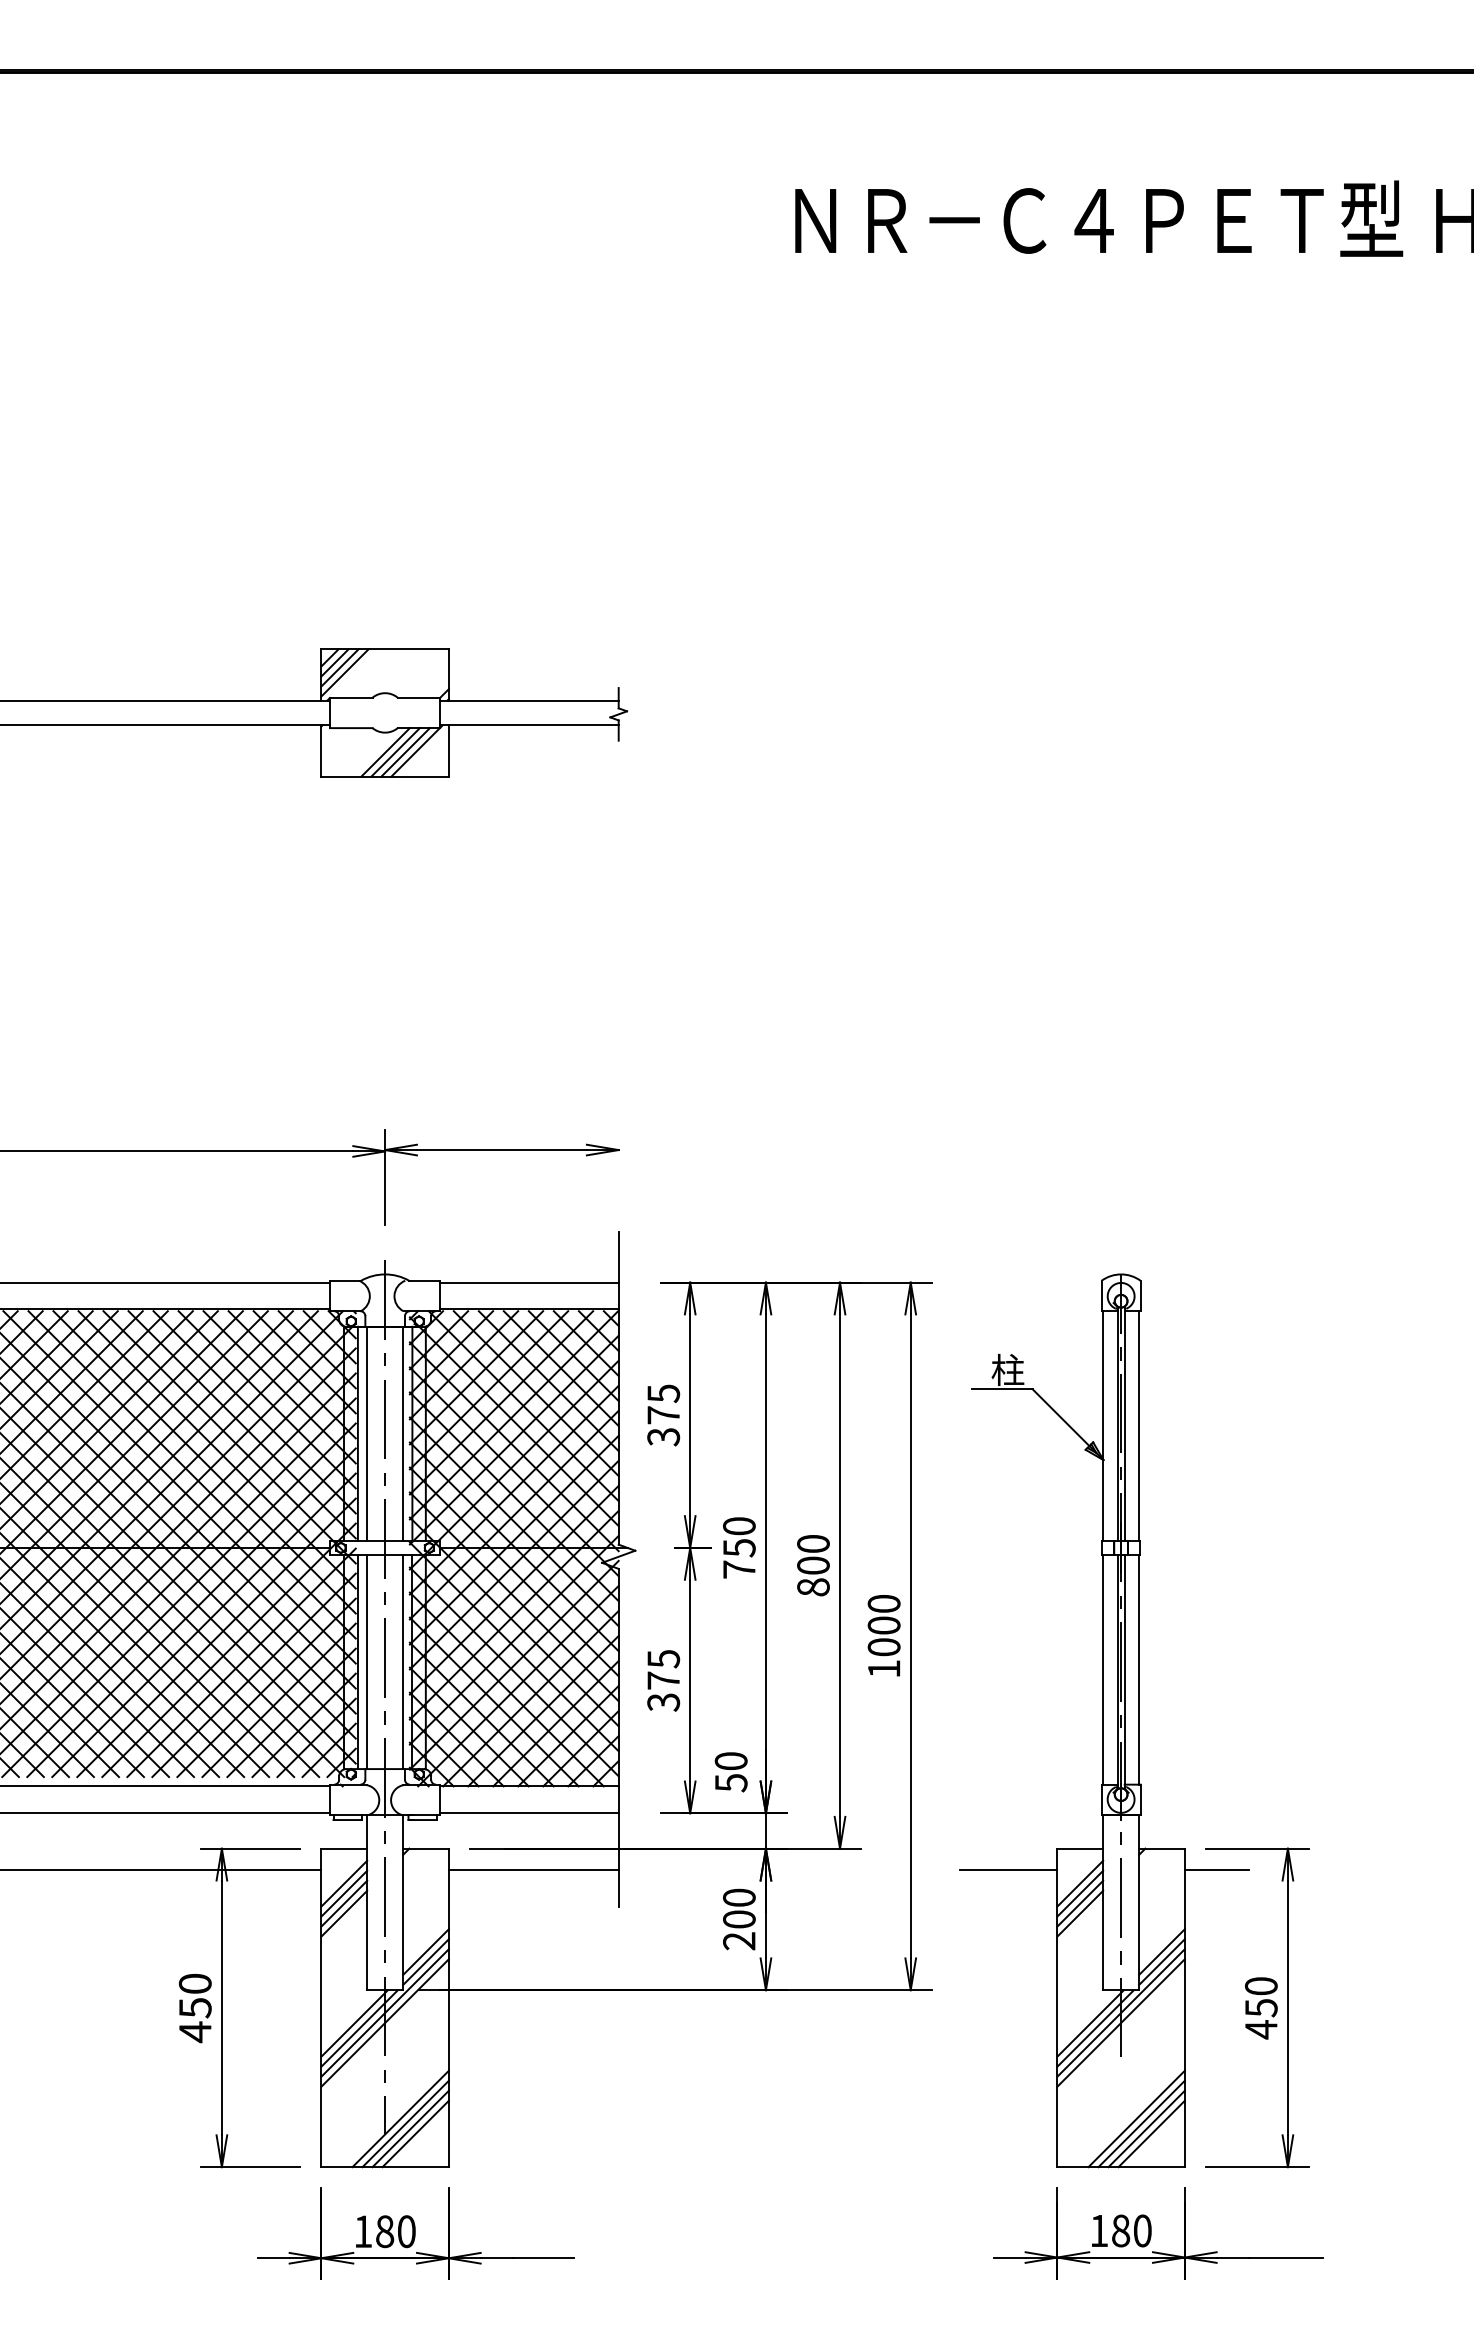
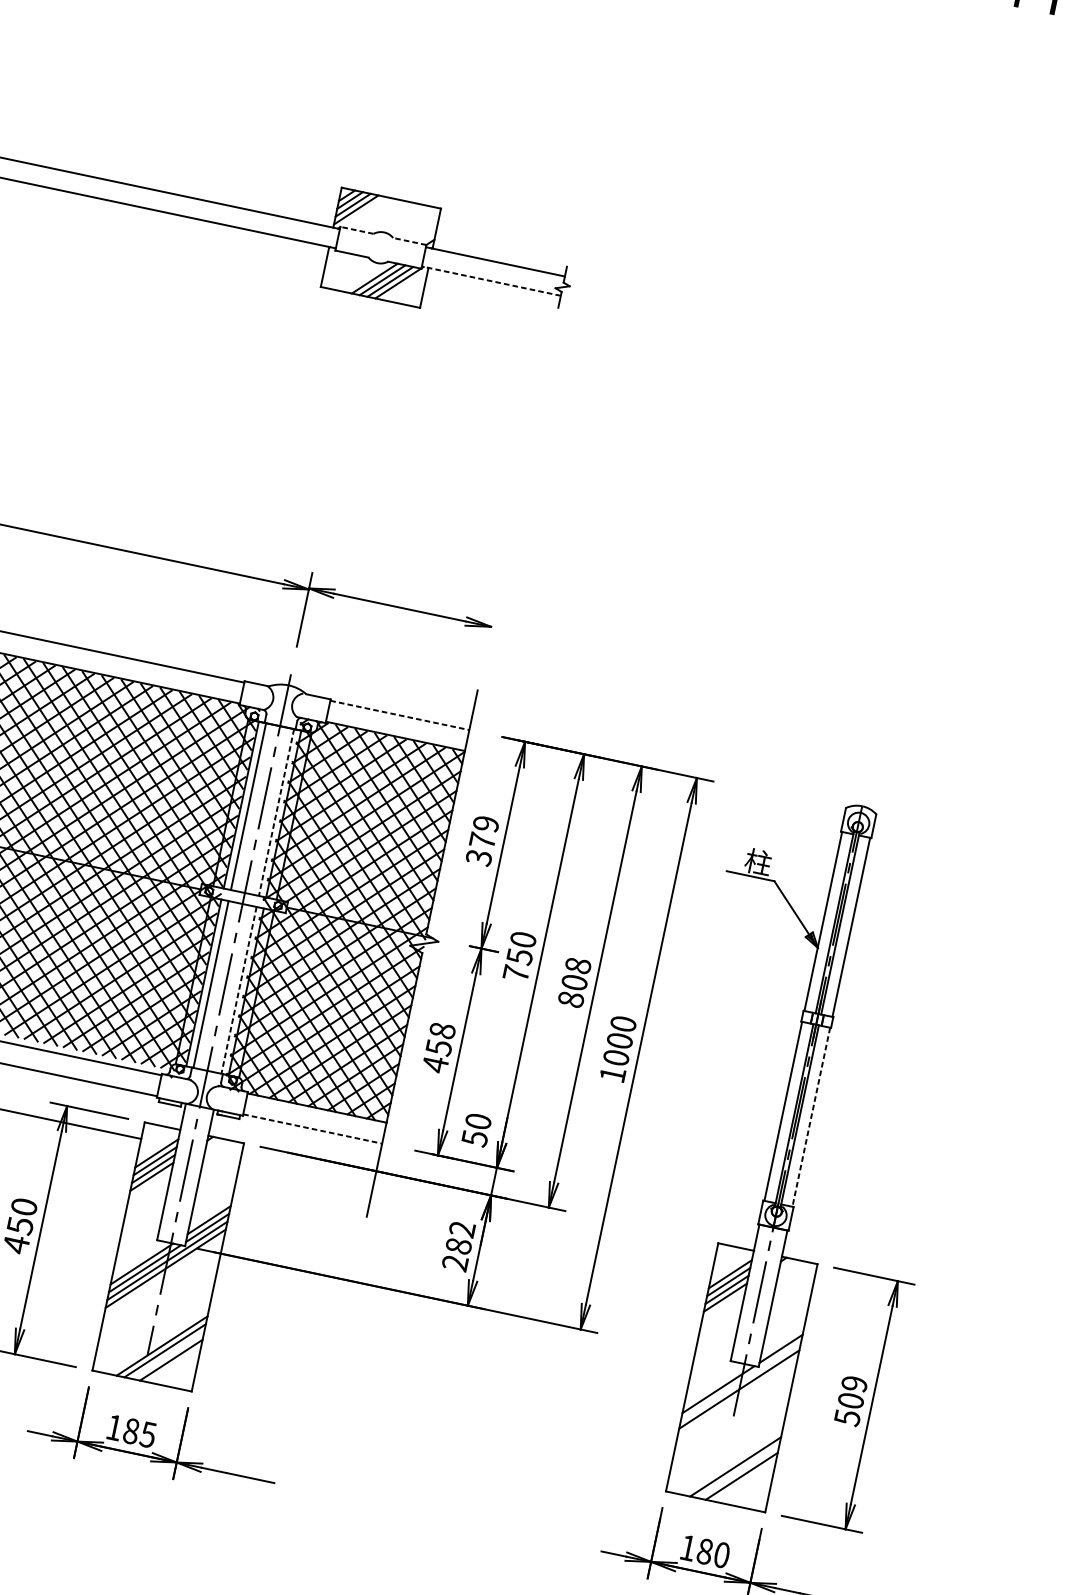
line: (350, 697) -> (356, 230), solid -> dashed
line: (418, 697) -> (409, 241), solid -> dashed
line: (529, 725) -> (491, 281), solid -> dashed
line: (530, 1282) -> (400, 715), solid -> dashed
text: (663, 1393) -> (486, 823), 375 -> 379
line: (403, 1434) -> (276, 813), solid -> dashed
text: (813, 1543) -> (578, 965), 800 -> 808
line: (403, 1662) -> (239, 990), solid -> dashed
line: (1139, 1669) -> (811, 1117), solid -> dashed
text: (663, 1681) -> (438, 1048), 375 -> 458
line: (530, 1813) -> (313, 1129), solid -> dashed
line: (533, 1869) -> (306, 1173), removed
line: (1008, 1869) -> (676, 1251), removed
line: (1216, 1869) -> (838, 1285), removed
text: (739, 1908) -> (460, 1237), 200 -> 282
line: (1161, 1951) -> (782, 1340), removed
text: (1261, 2008) -> (851, 1401), 450 -> 509
line: (1120, 2012) -> (740, 1381), removed
line: (1090, 2023) -> (715, 1384), removed
line: (1141, 2123) -> (738, 1471), removed
line: (410, 2128) -> (168, 1355), removed
line: (1151, 2133) -> (744, 1480), removed
text: (406, 2231) -> (148, 1434), 180 -> 185

